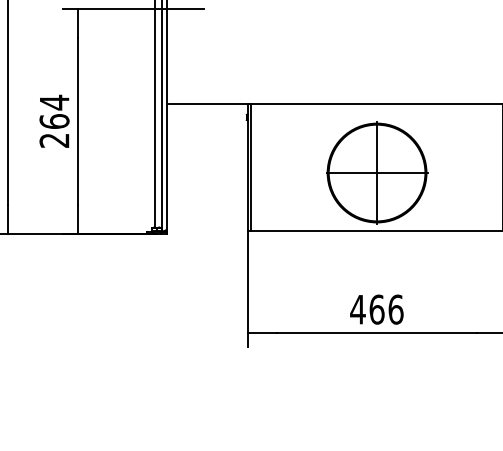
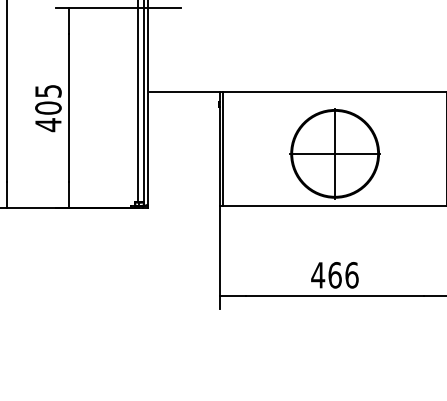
text: (54, 121) -> (48, 108), 264 -> 405

